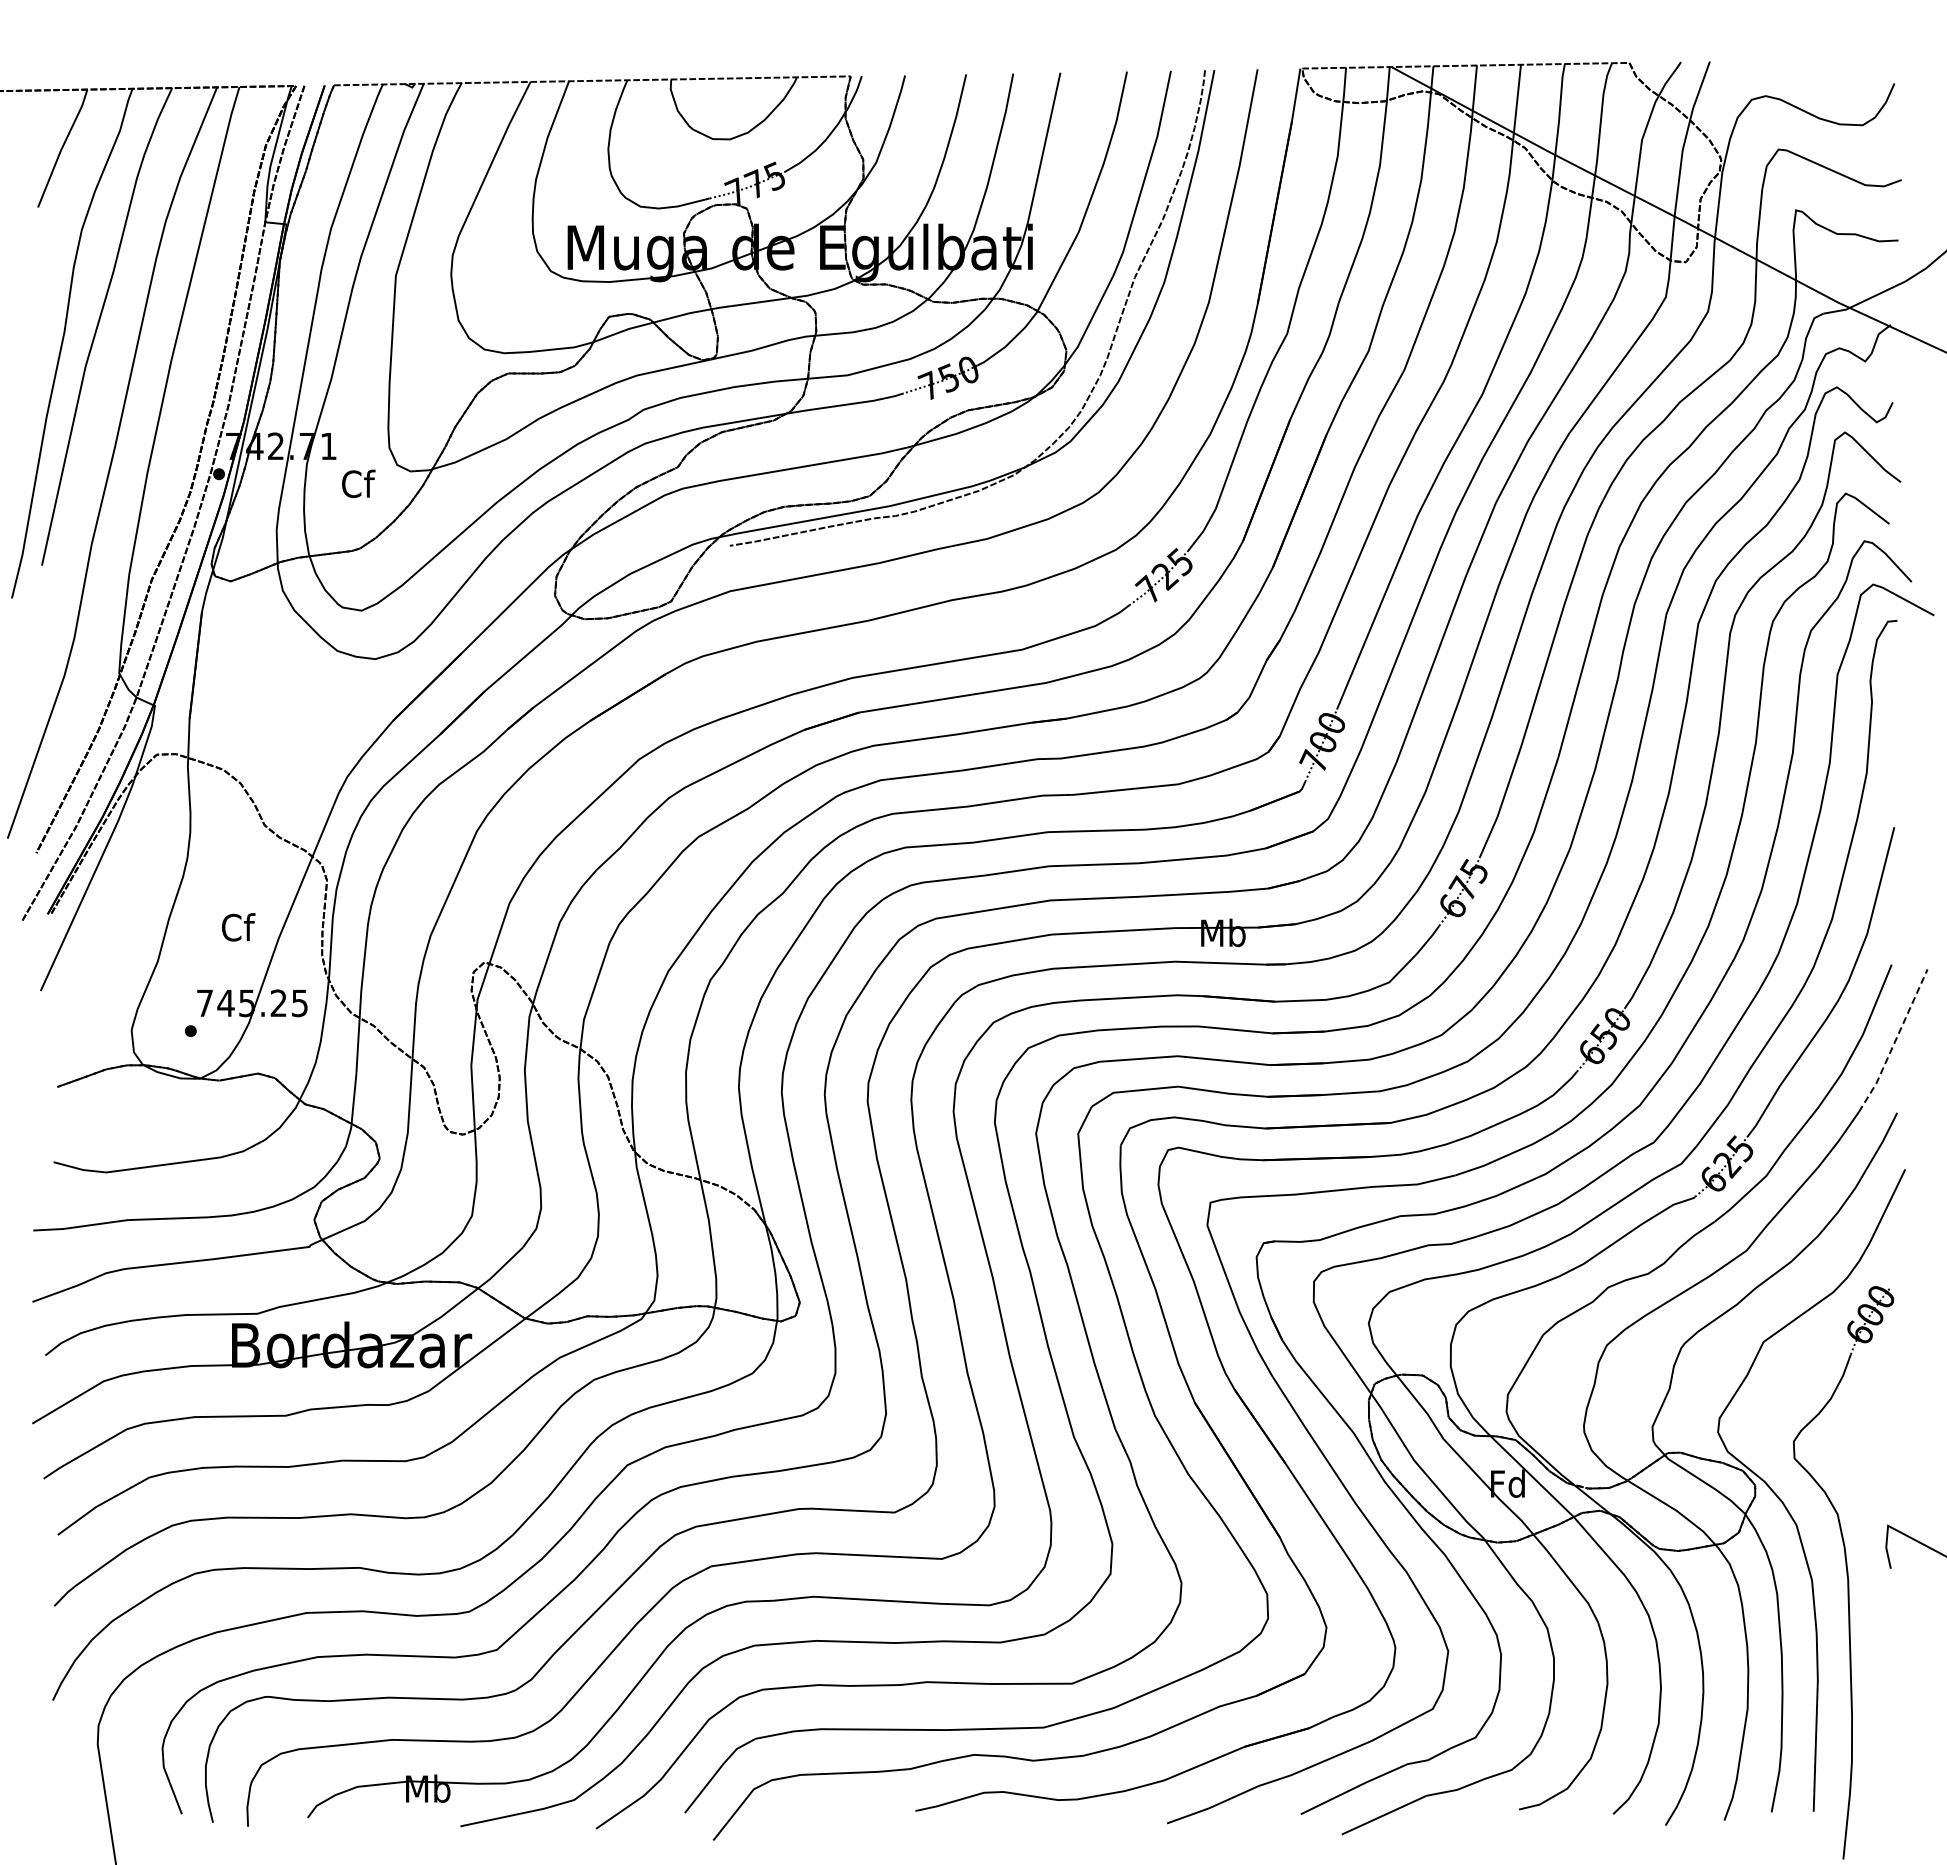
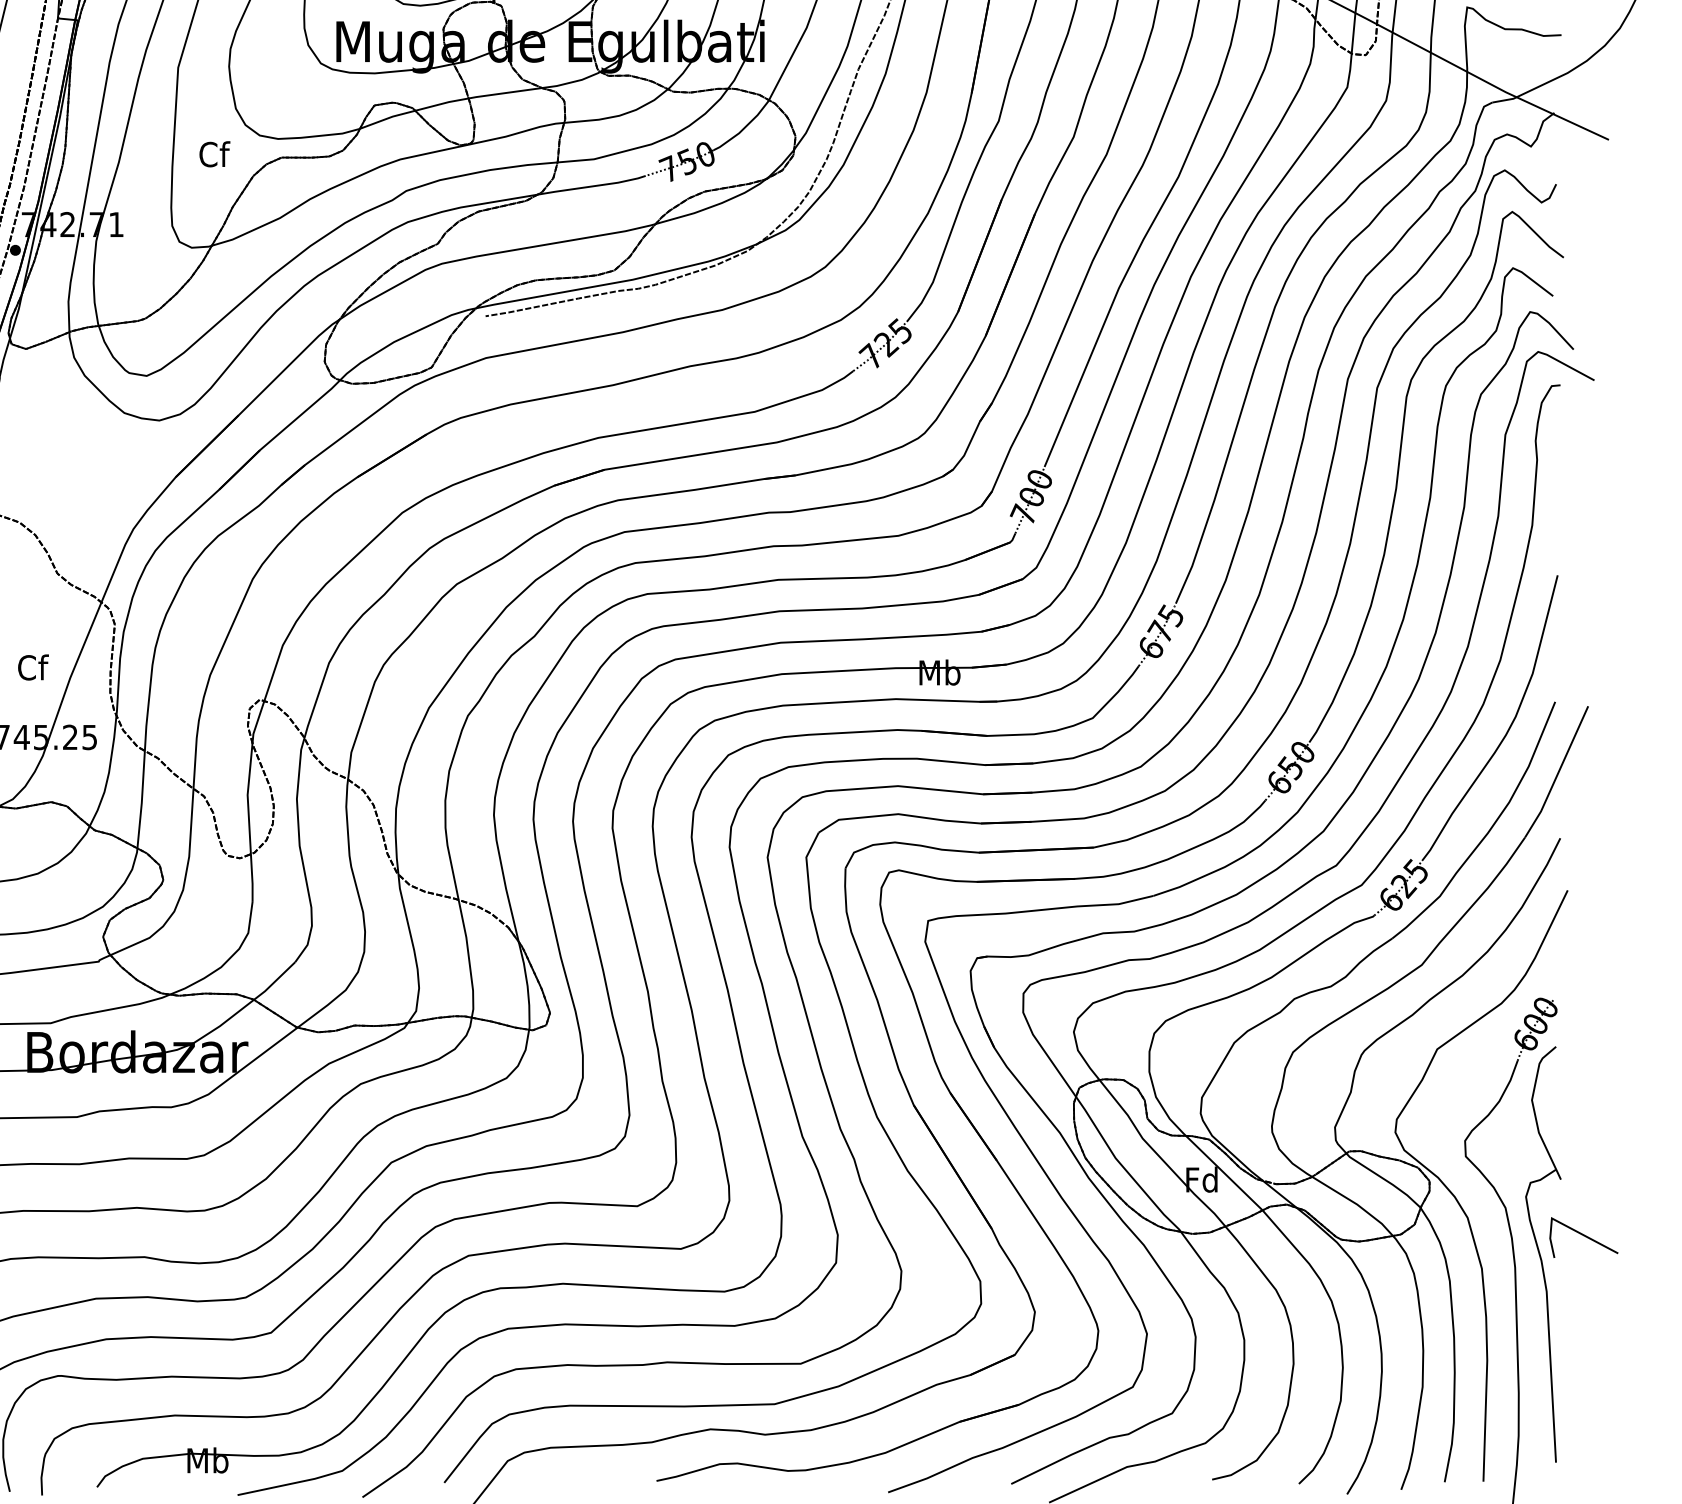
text: (358, 483) -> (214, 153), moved
line: (1894, 1042) -> (1557, 773), dashed -> solid
part: (1878, 1565) -> (1543, 1254), added

